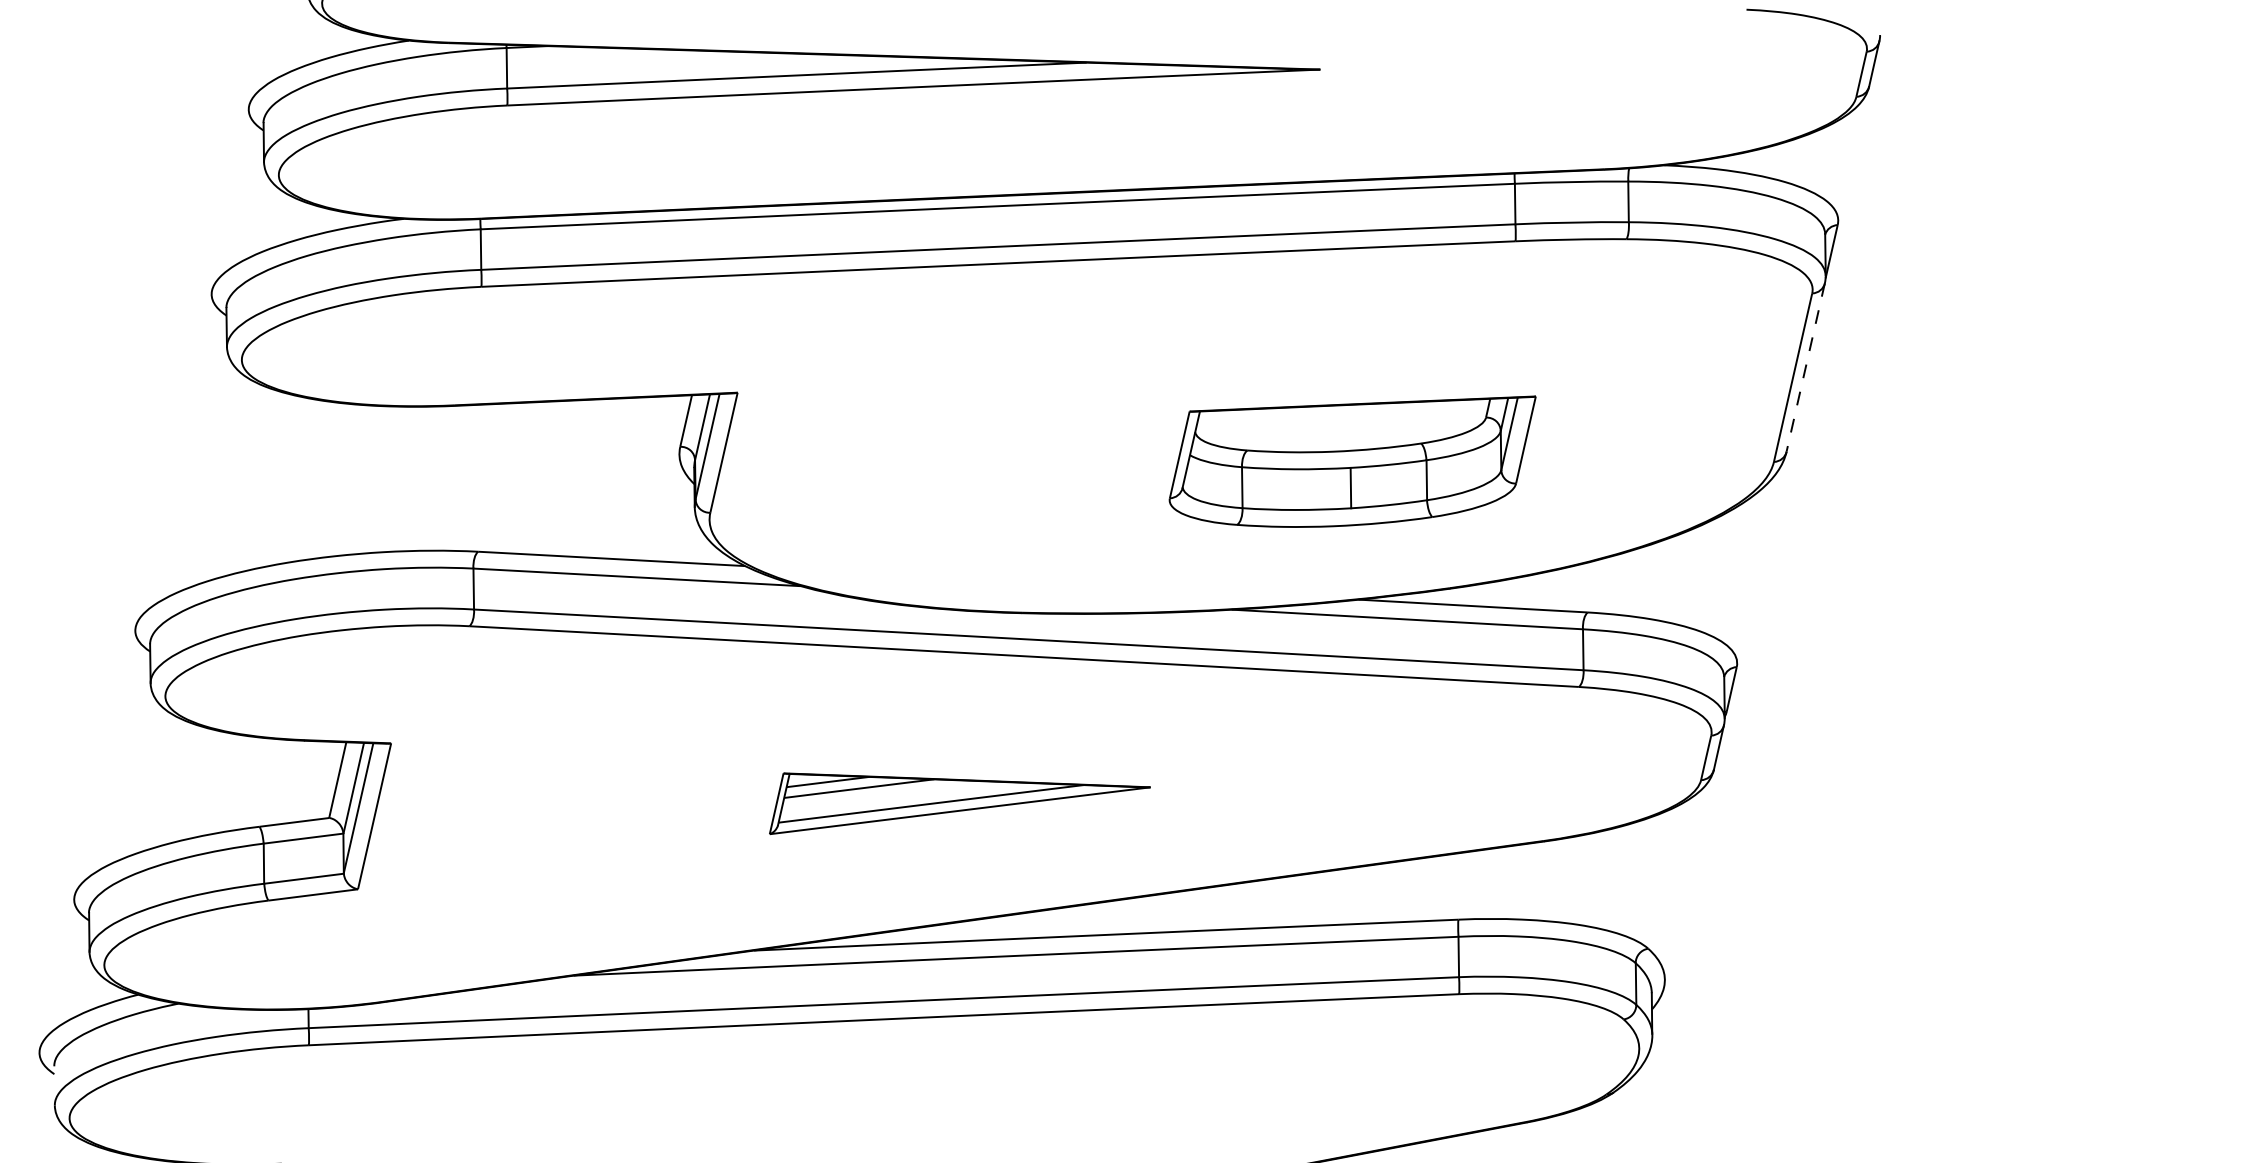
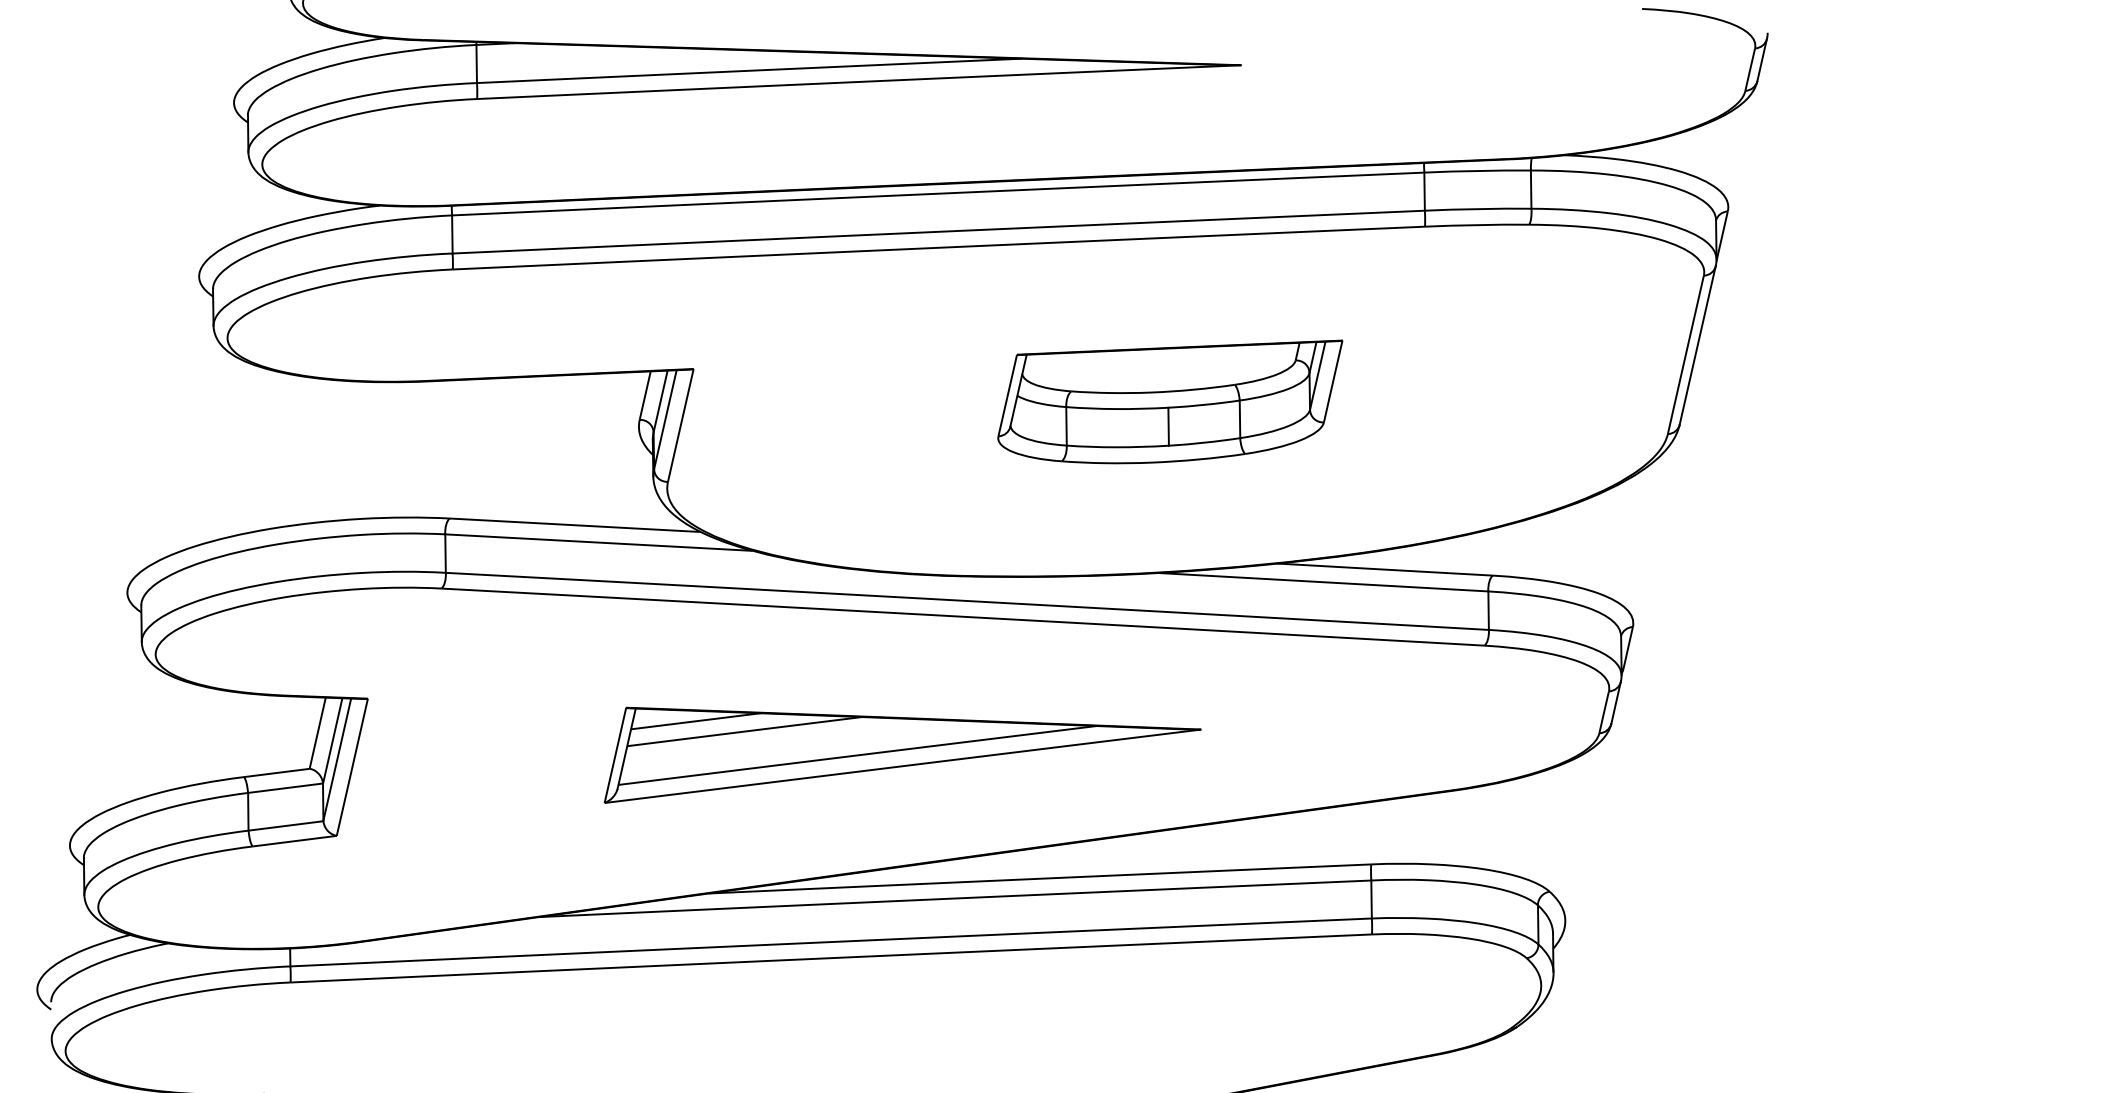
line: (1805, 367) -> (1697, 345), dashed -> solid
part: (1352, 461) -> (1170, 401), moved
part: (959, 803) -> (902, 755), size x1.67

